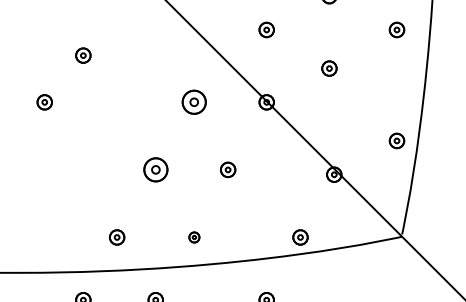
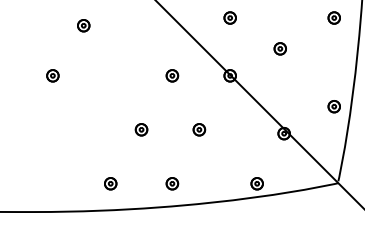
part: (83, 55) -> (83, 25), moved
part: (194, 102) -> (172, 75), size x0.62
part: (155, 169) -> (141, 129), size x0.62
part: (194, 237) -> (172, 183), size x1.43

